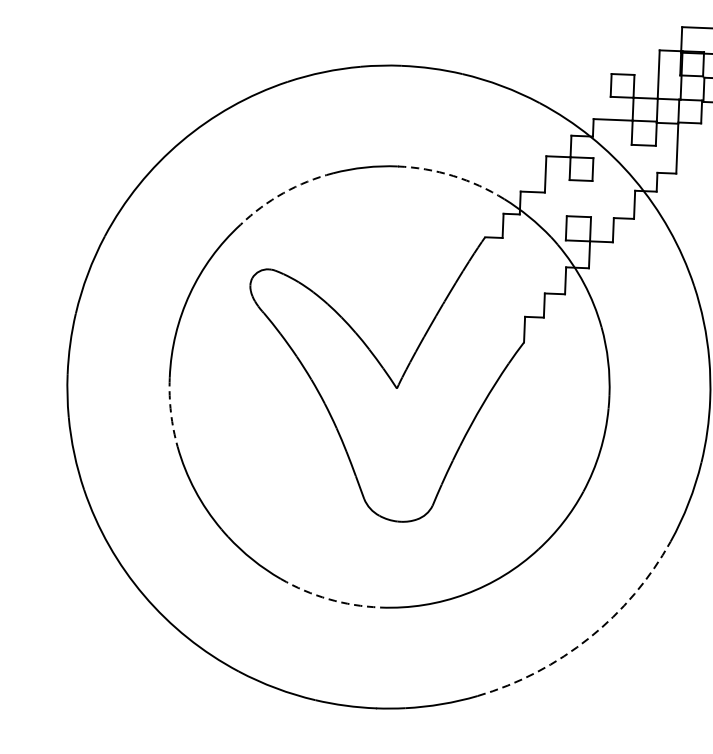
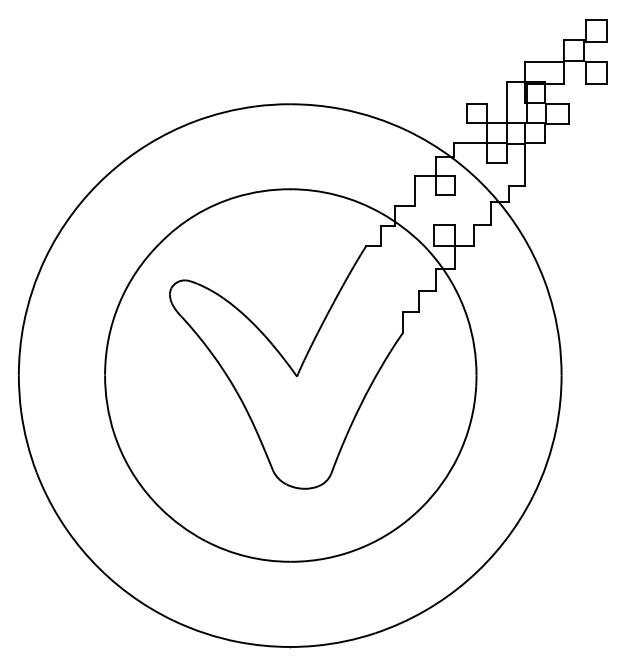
arc: (453, 176) -> (337, 195), dashed -> solid
arc: (283, 192) -> (194, 215), dashed -> solid
arc: (171, 412) -> (107, 404), dashed -> solid
arc: (328, 599) -> (246, 556), dashed -> solid
arc: (589, 638) -> (467, 580), dashed -> solid

